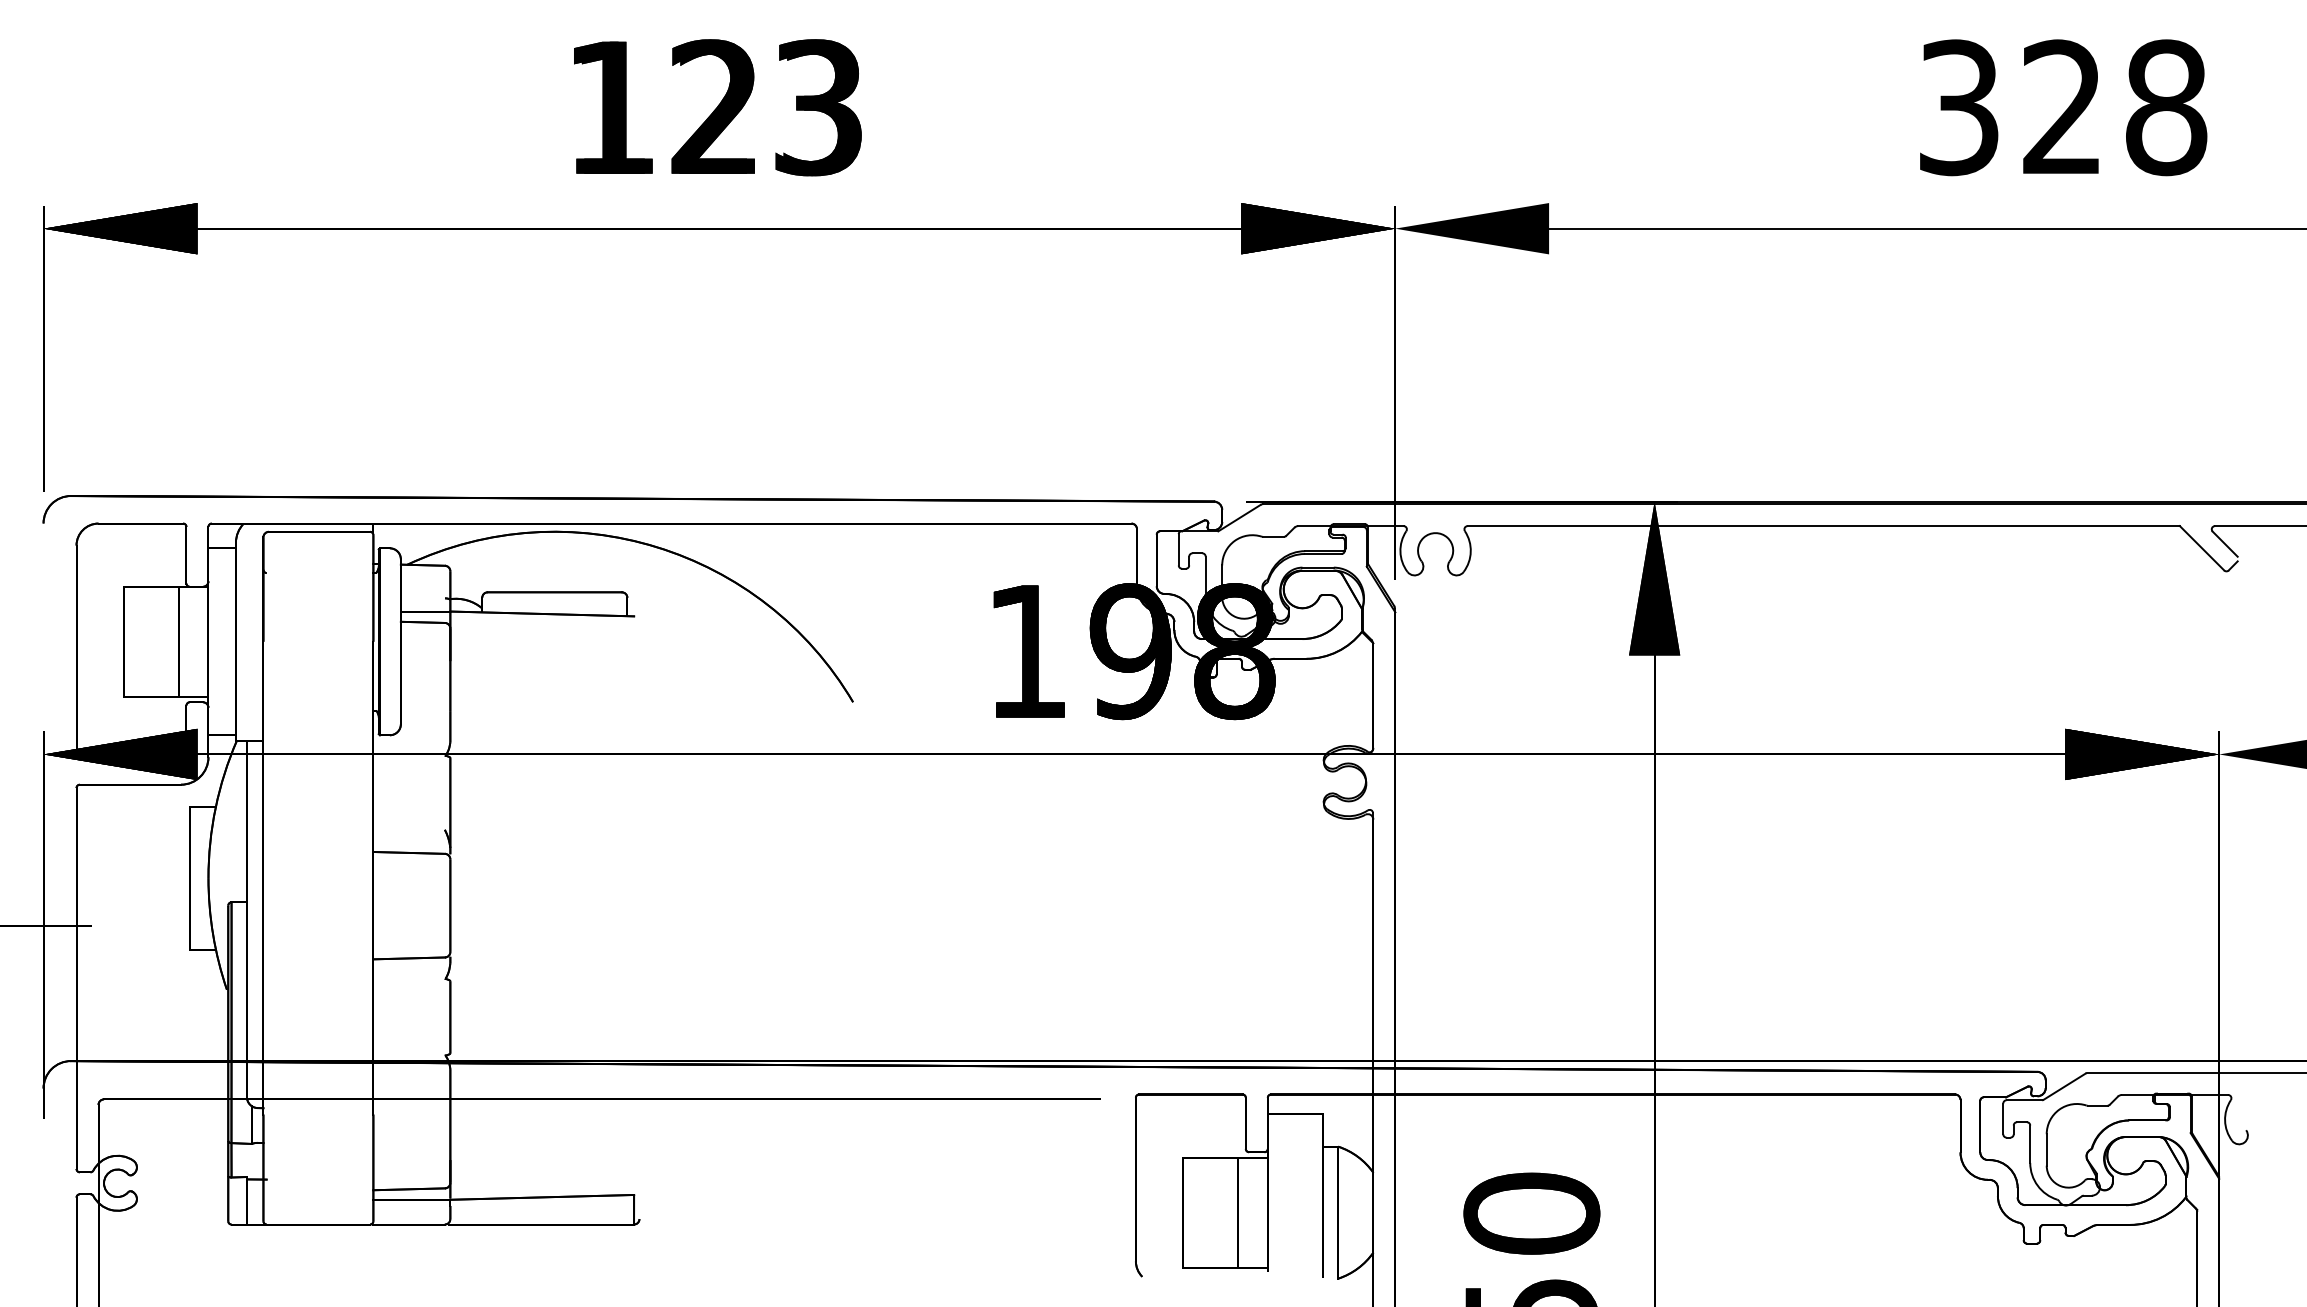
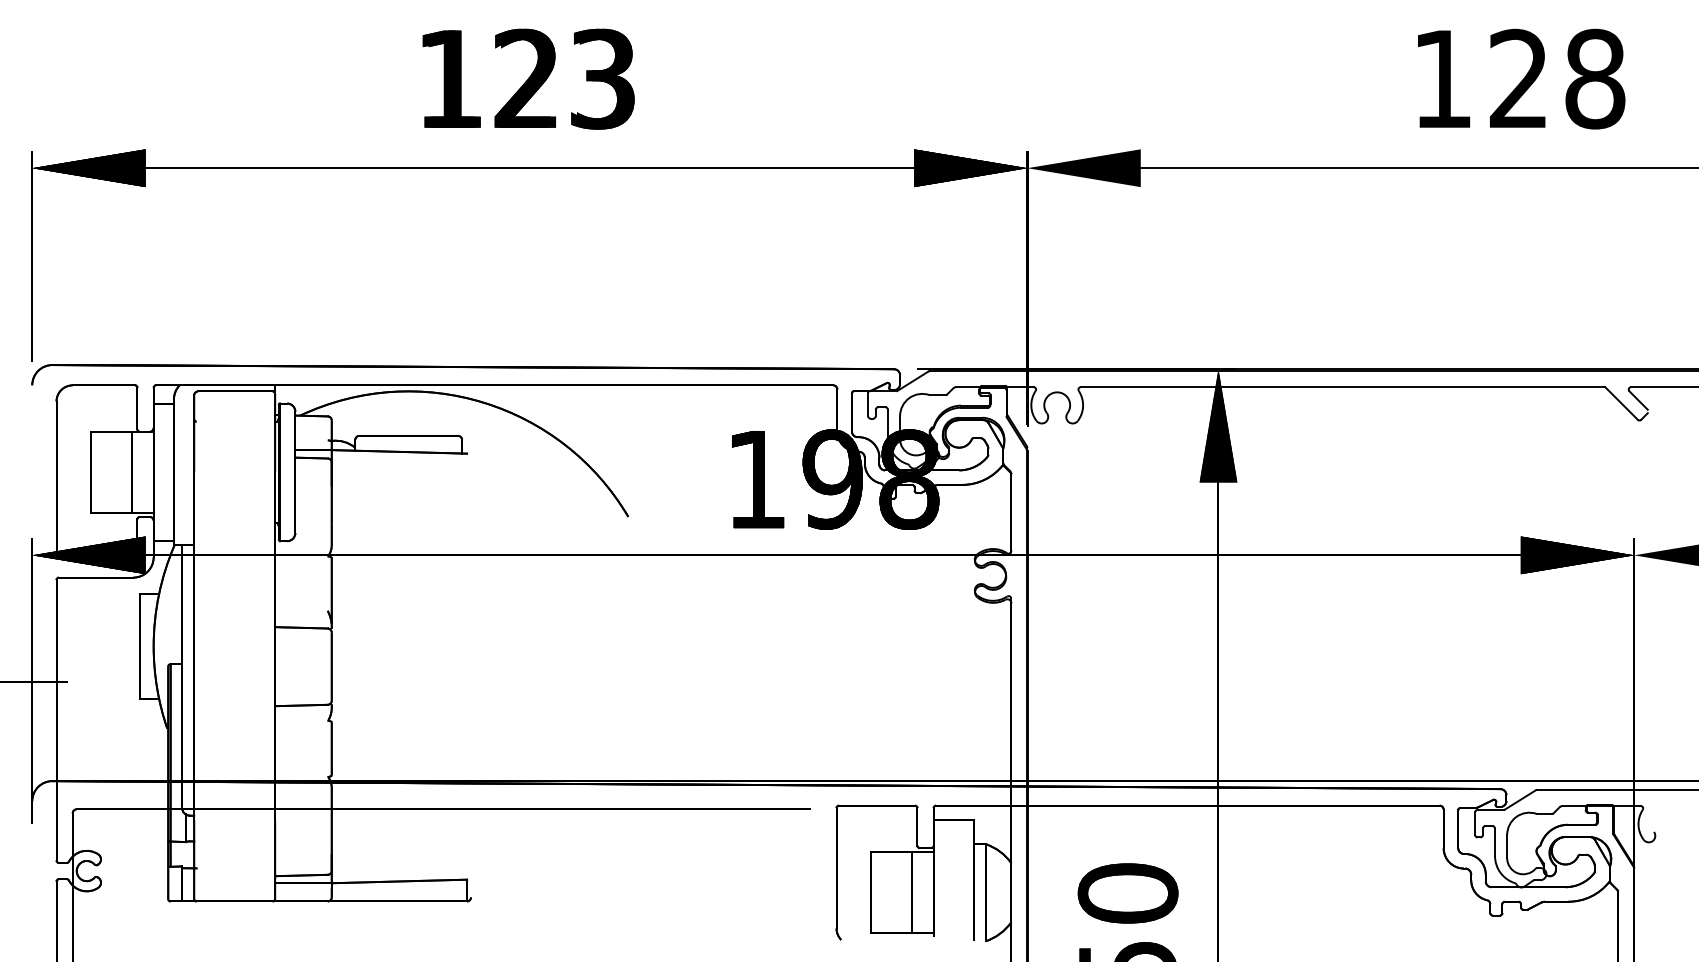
text: (1959, 107) -> (1442, 78), 328 -> 128

